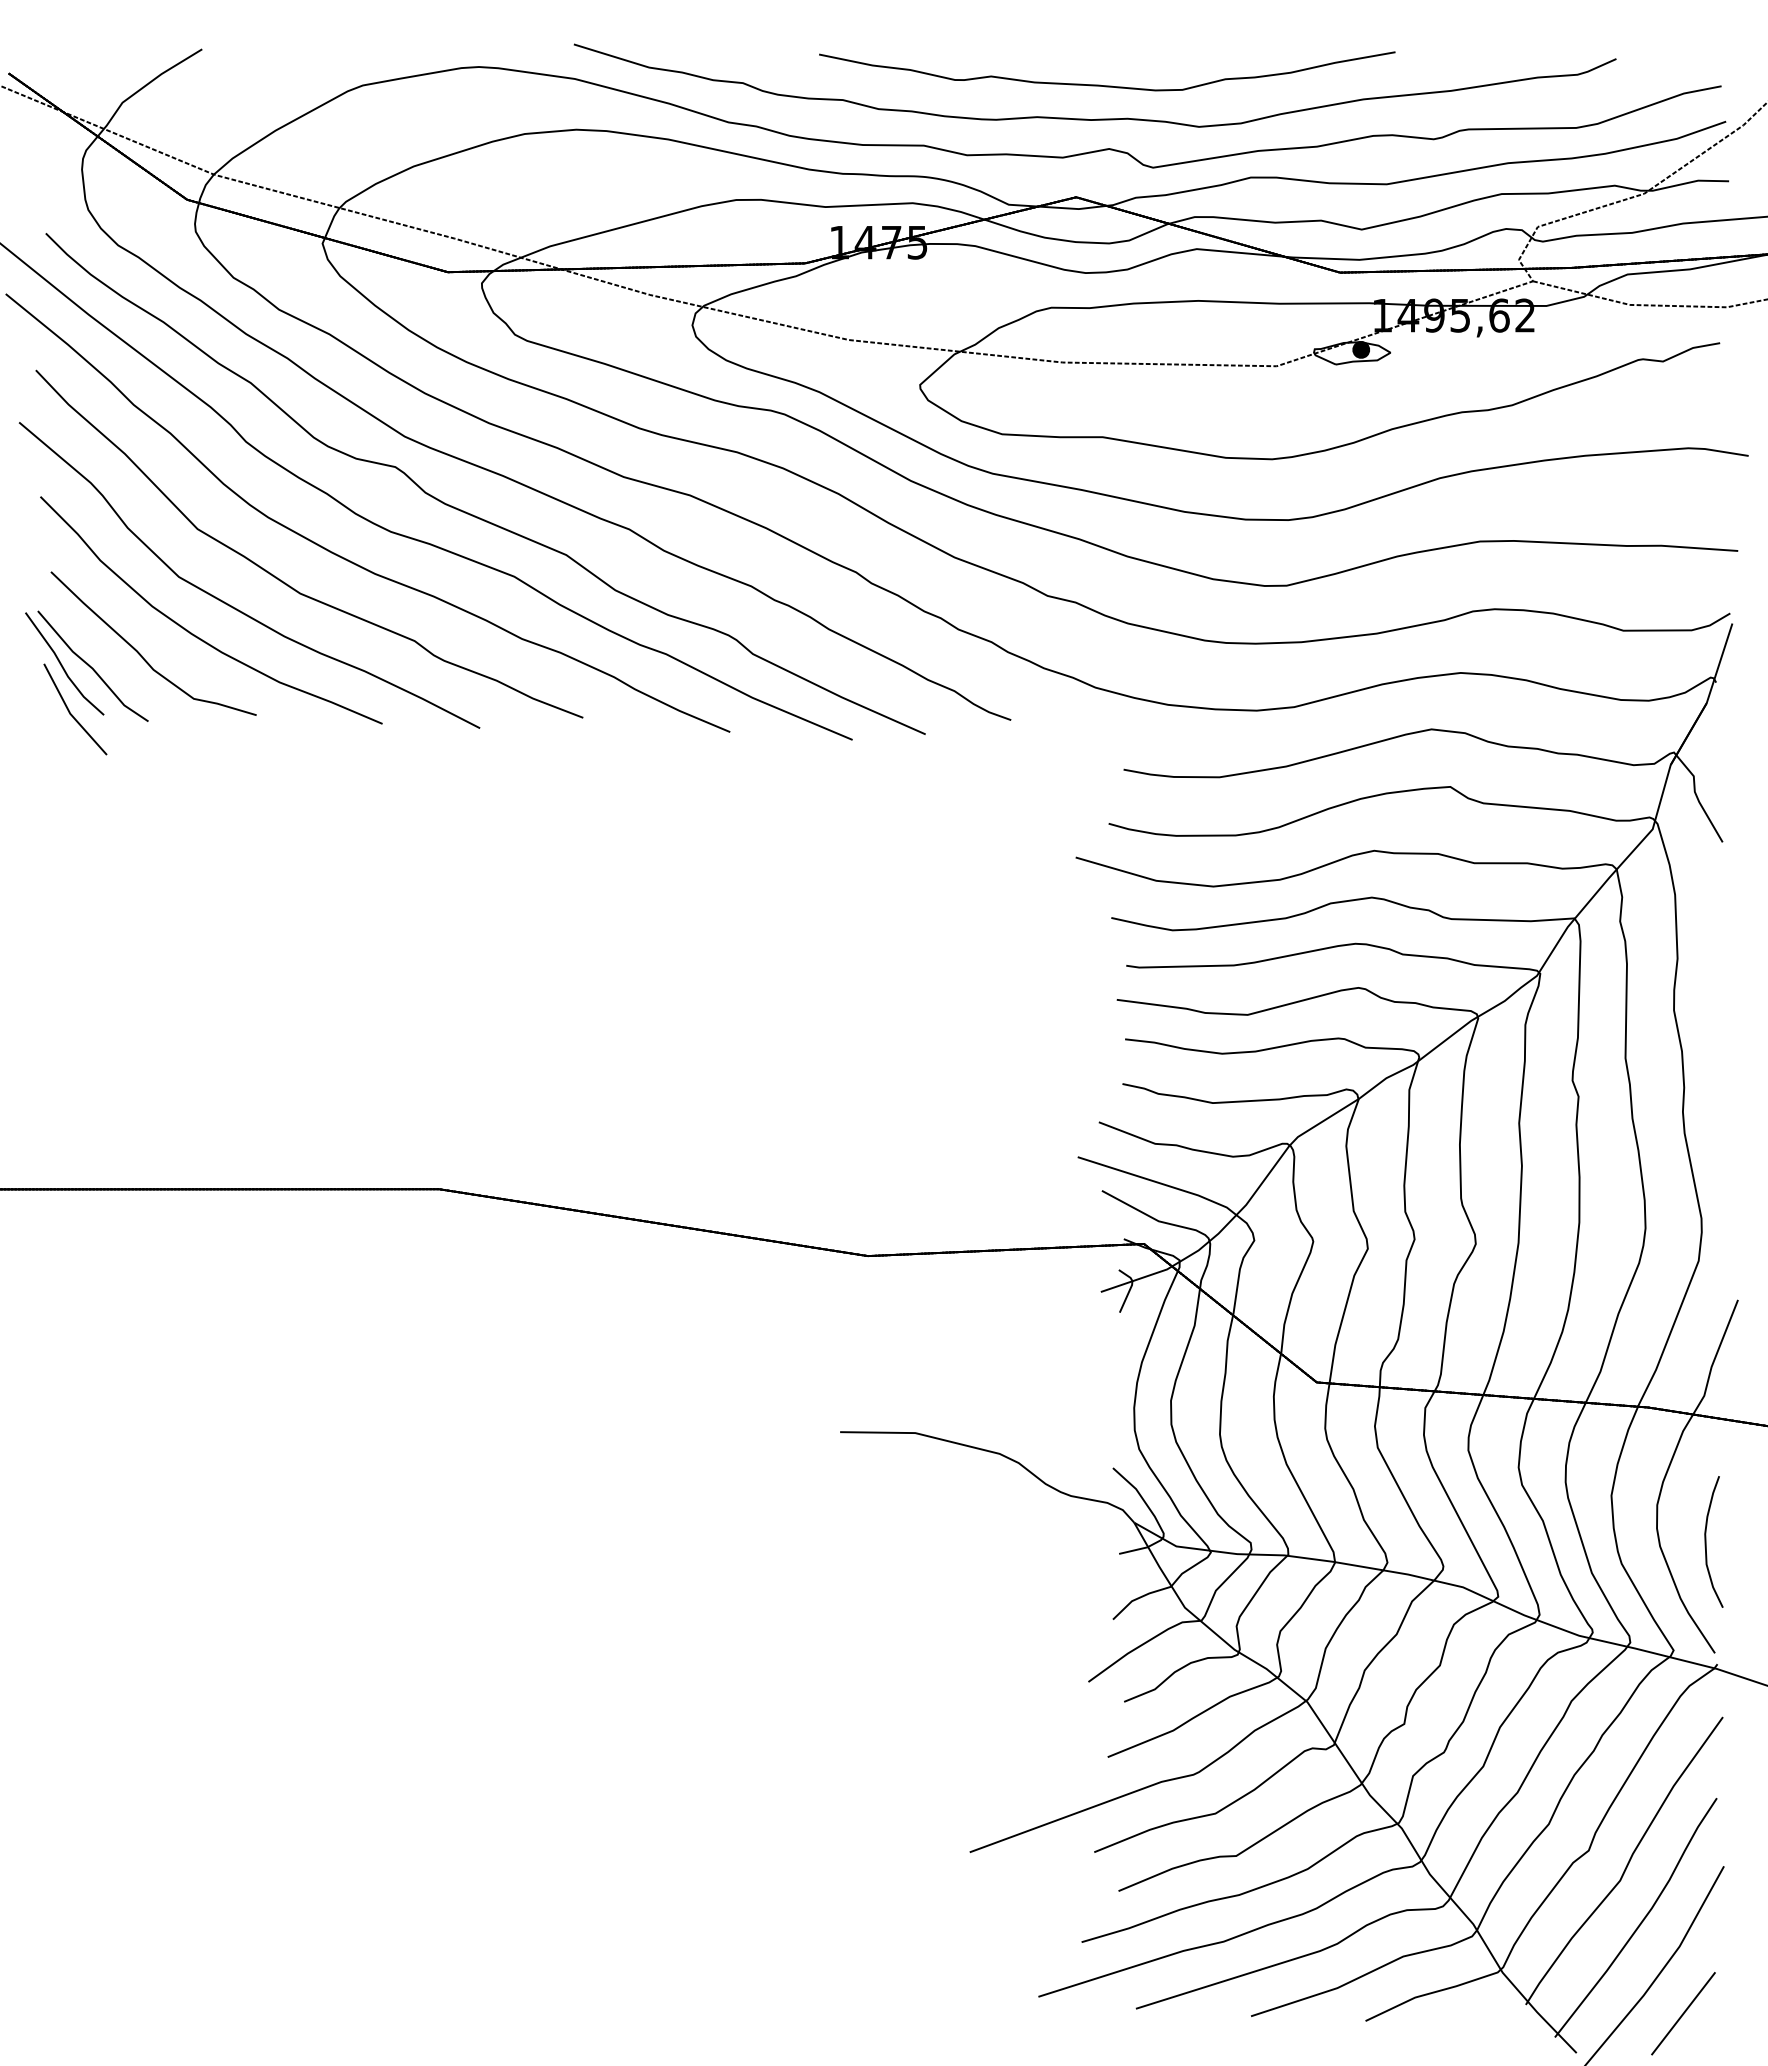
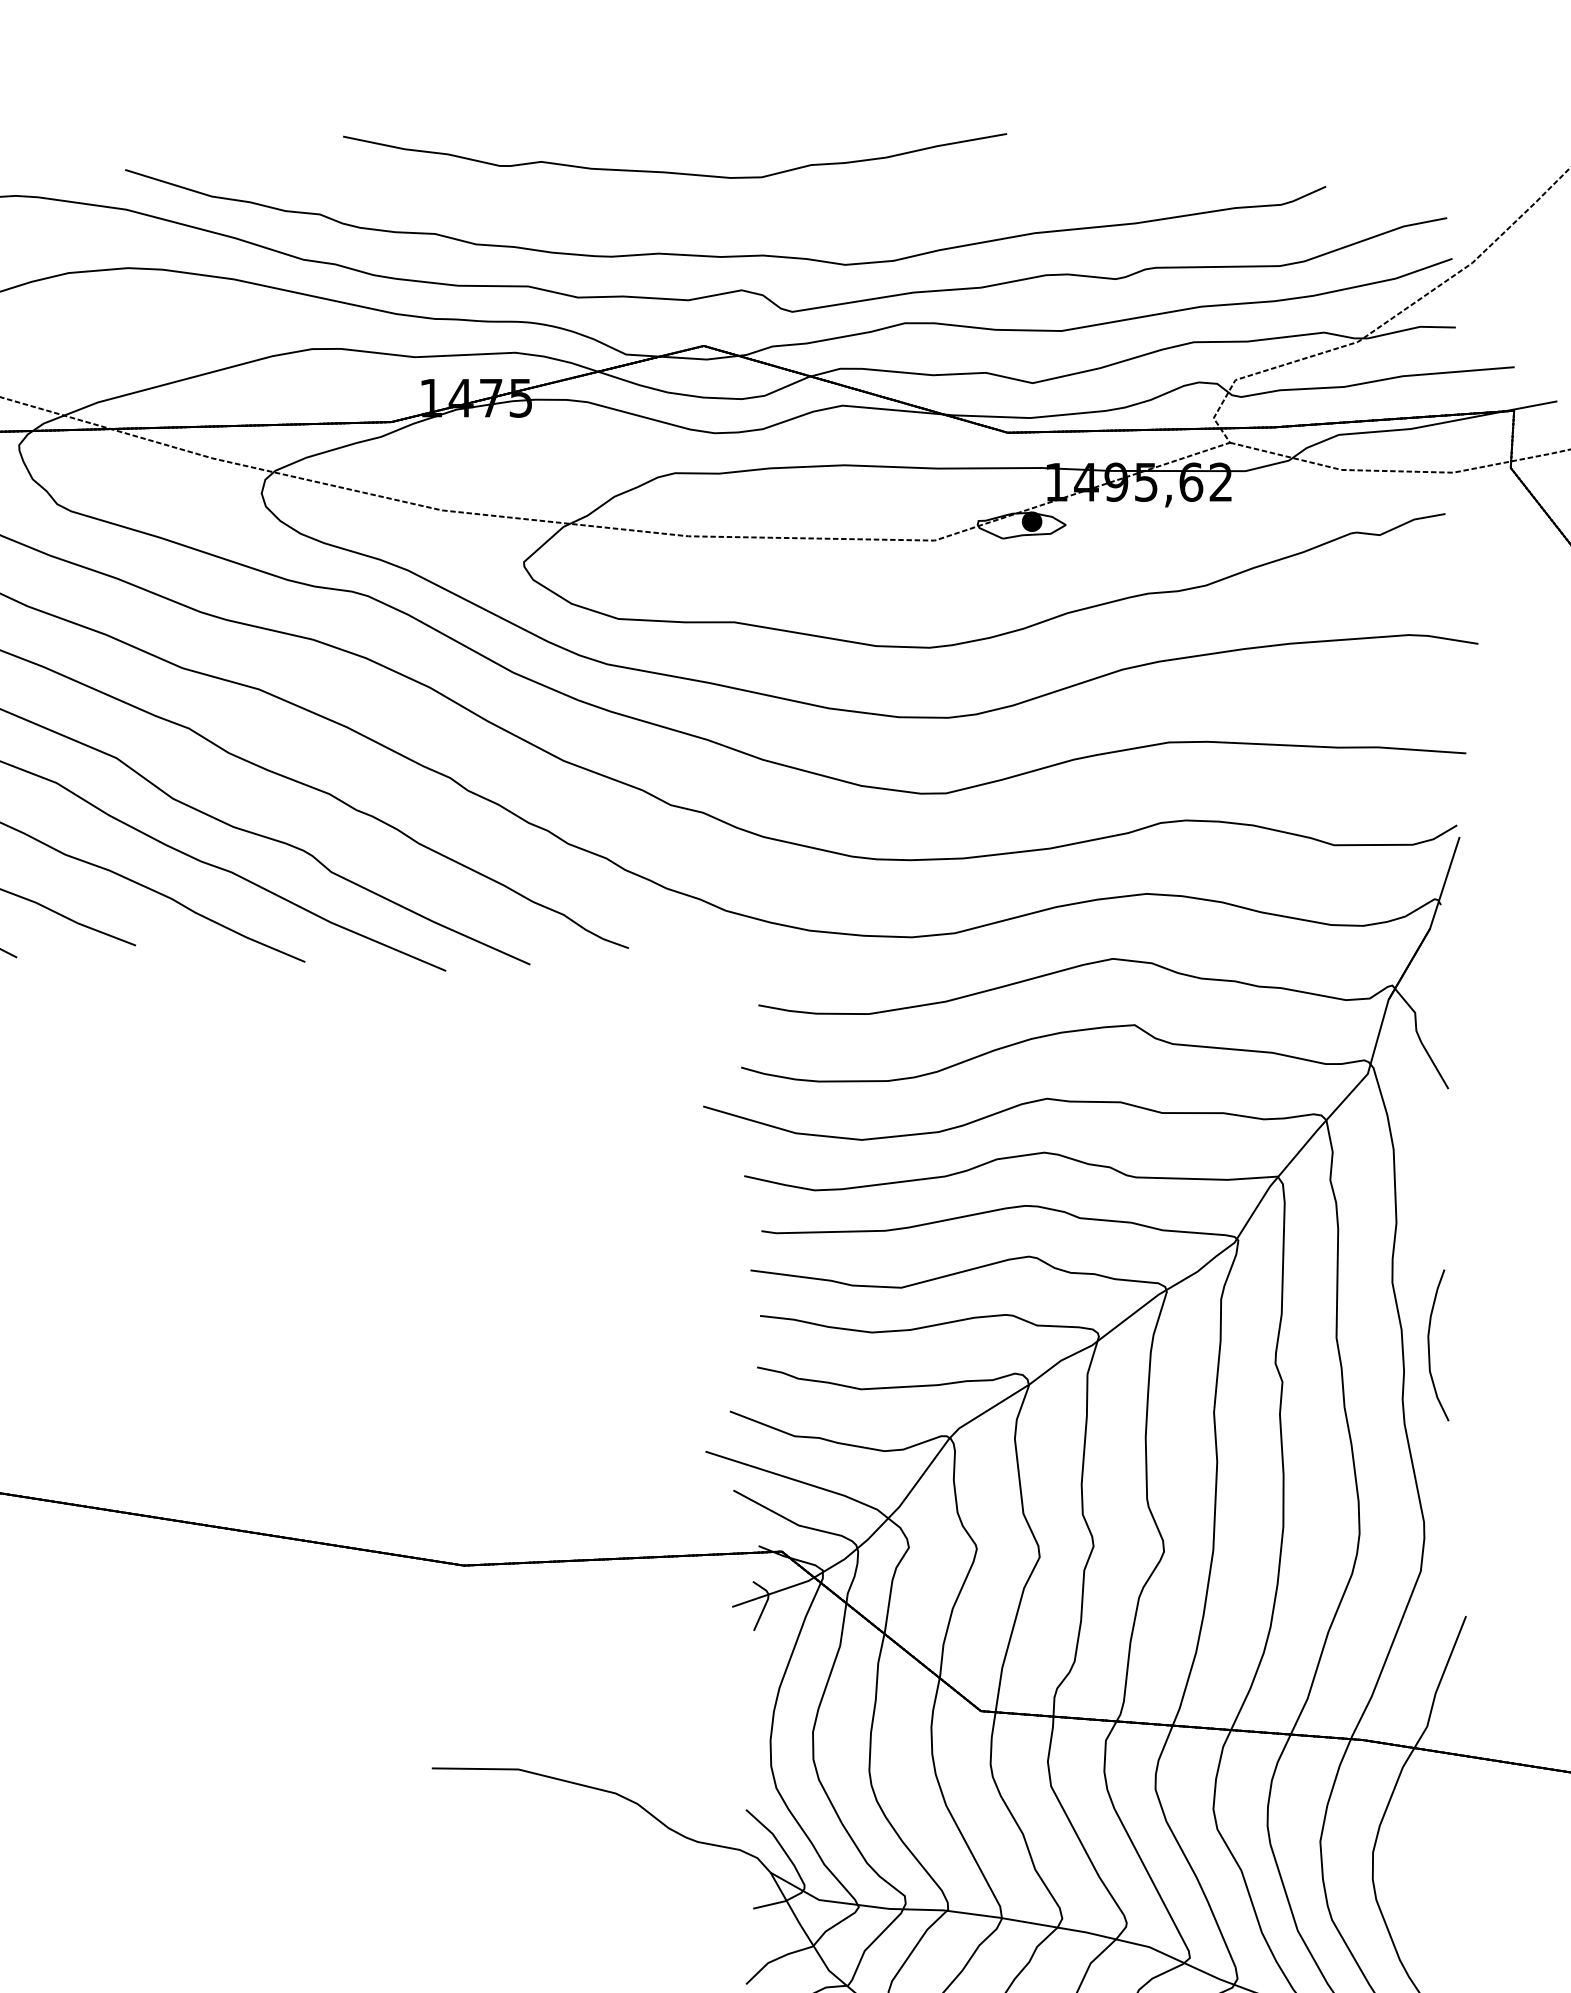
curve: (1107, 85) -> (675, 172), moved
curve: (1706, 1541) -> (1429, 1344), moved

